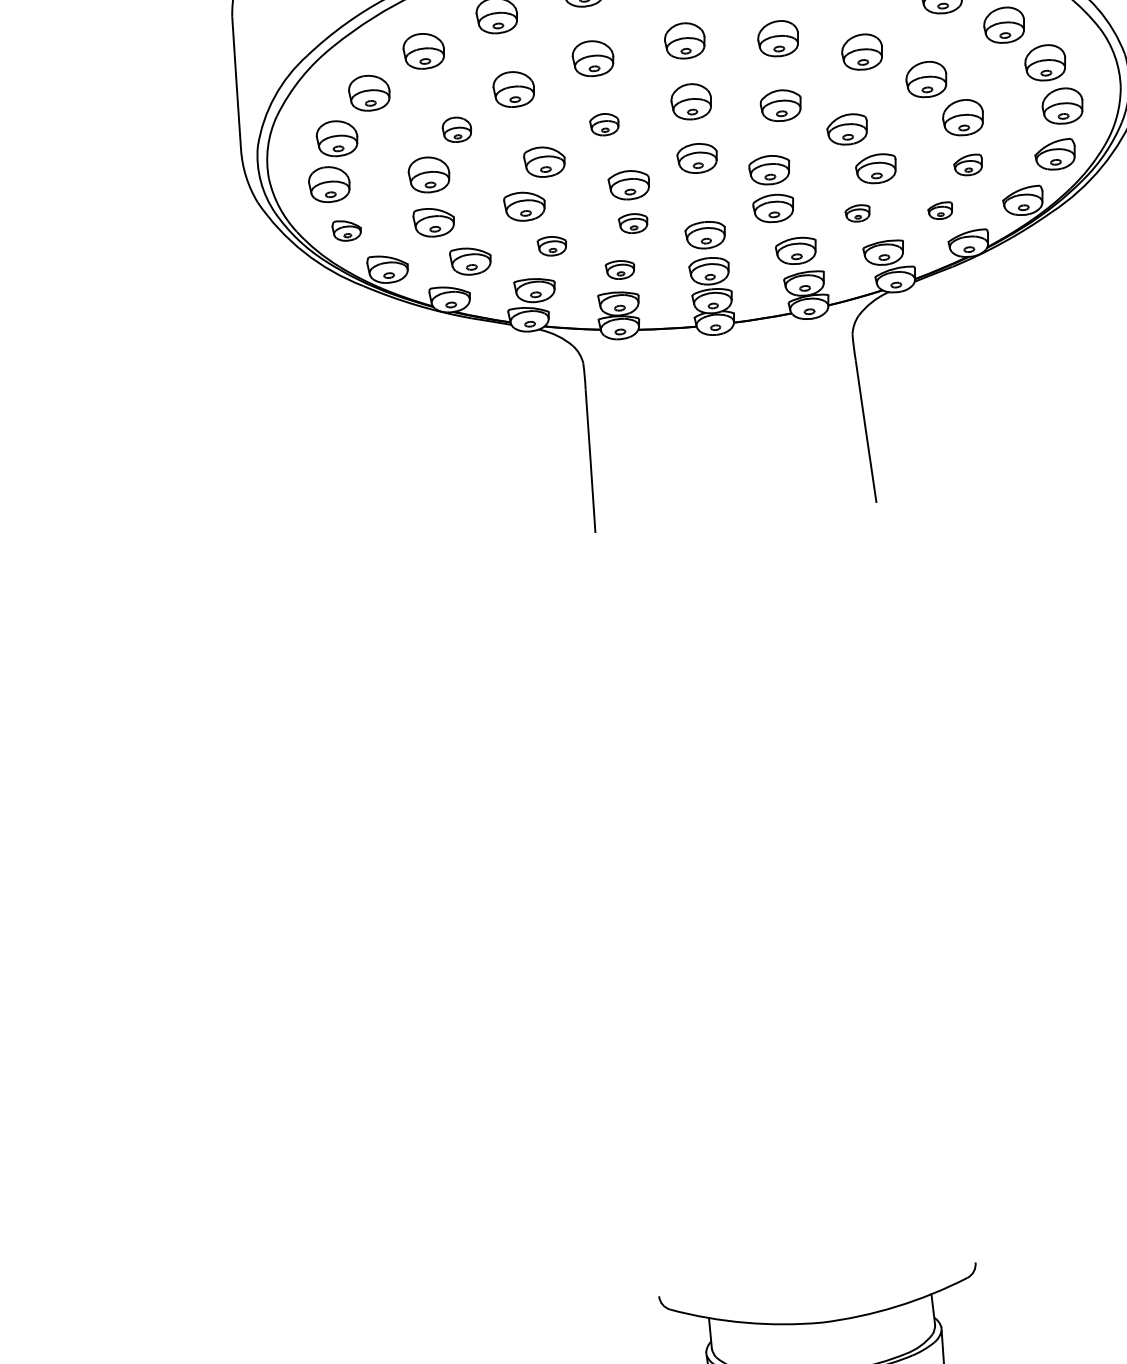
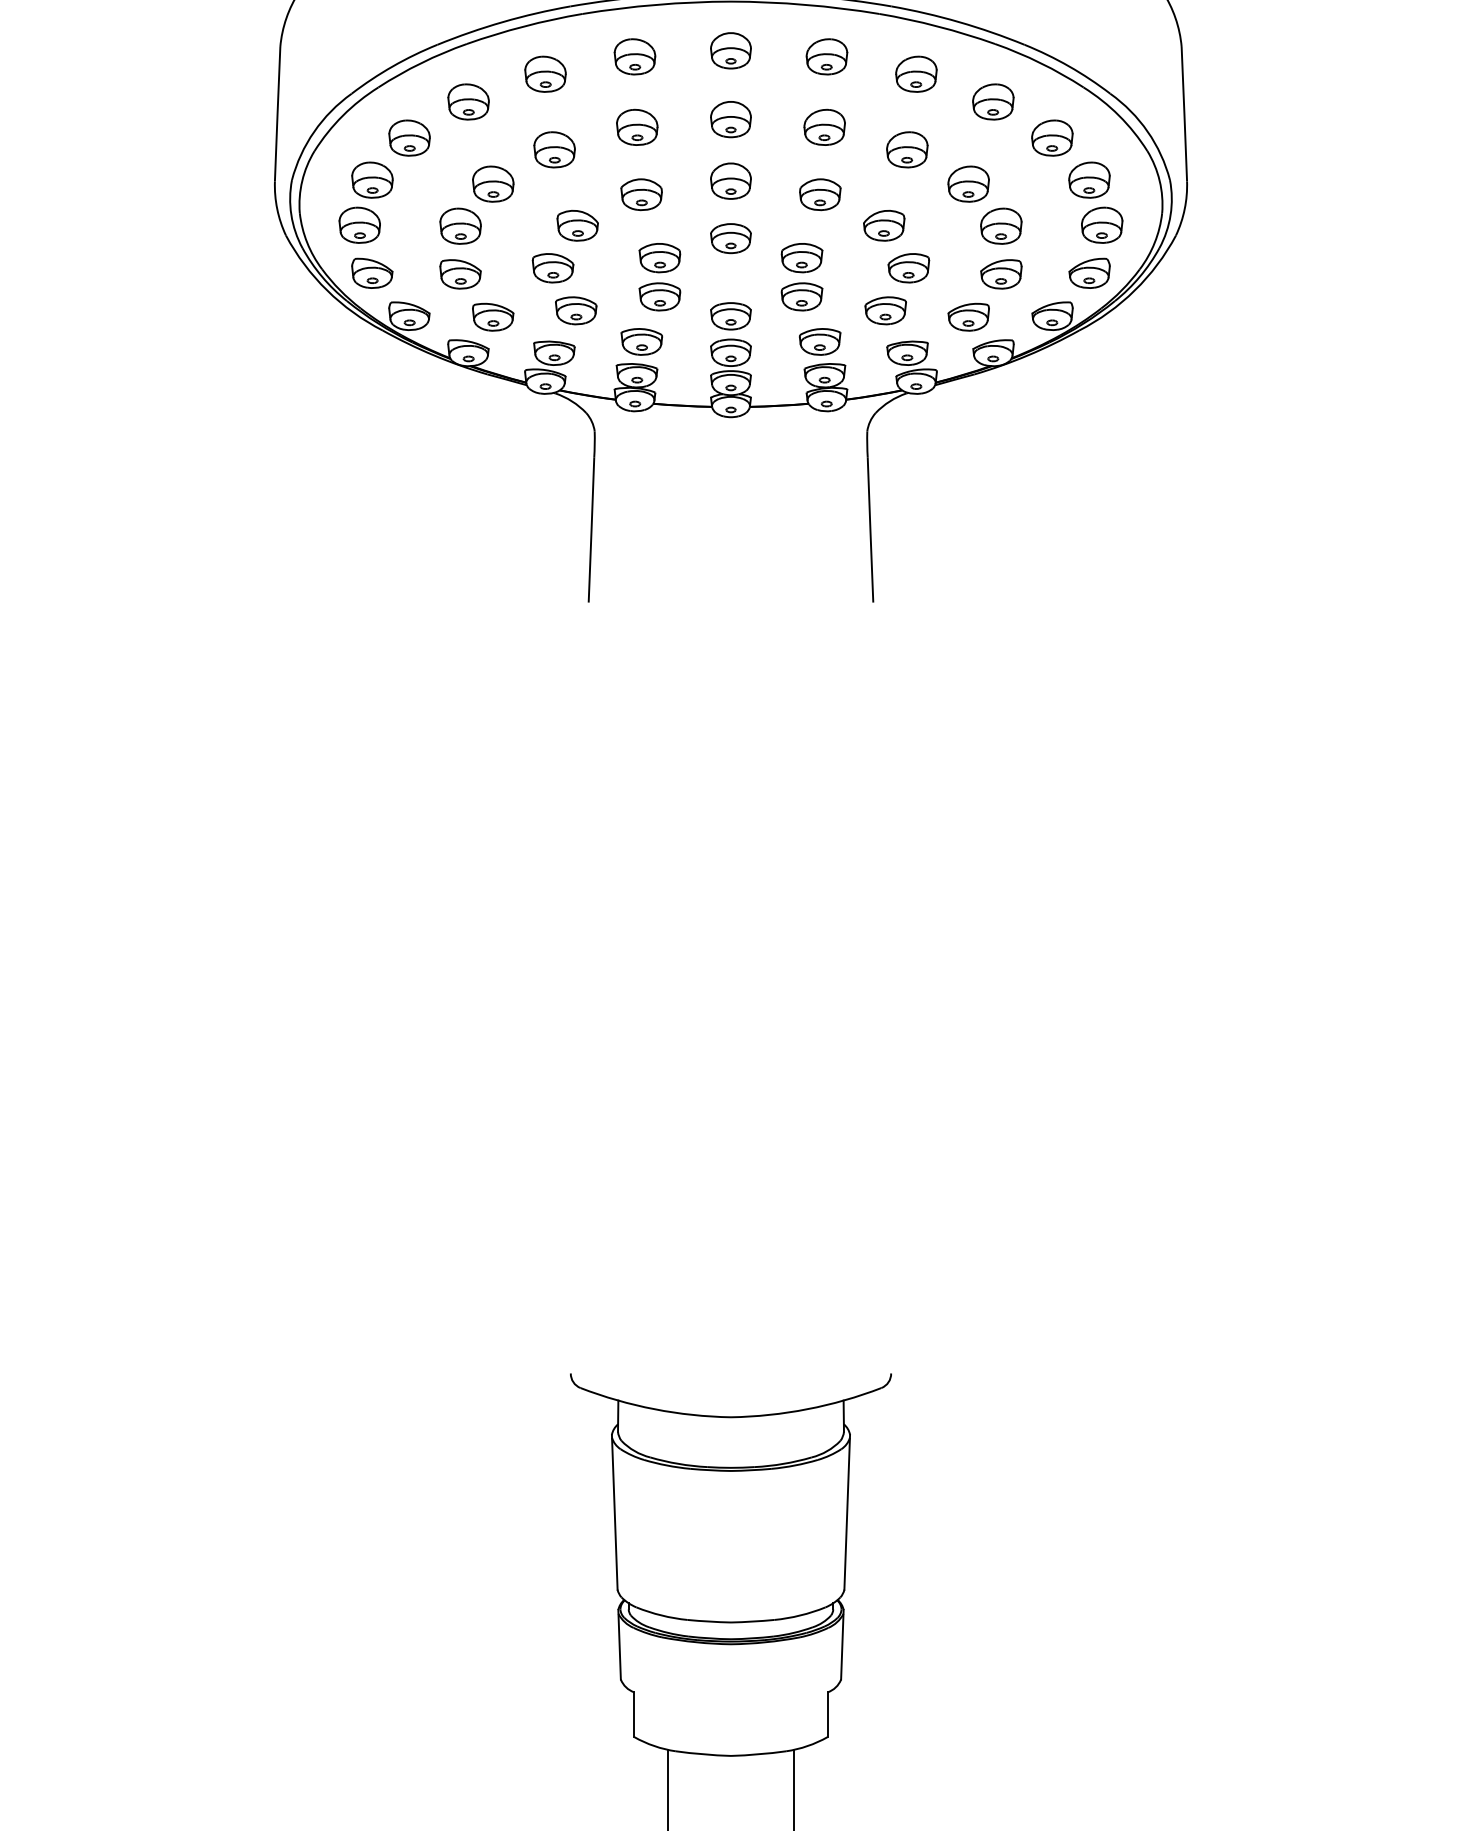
part: (604, 124) -> (641, 194), size x1.43
part: (457, 129) -> (493, 183), size x1.43
part: (968, 165) -> (1001, 274), size x1.43
part: (940, 210) -> (968, 316), size x1.67
part: (857, 213) -> (885, 310), size x1.67
part: (633, 223) -> (659, 296), size x1.43
part: (347, 229) -> (372, 272), size x1.43
part: (552, 245) -> (576, 310), size x1.43
part: (620, 269) -> (641, 341), size x1.43

